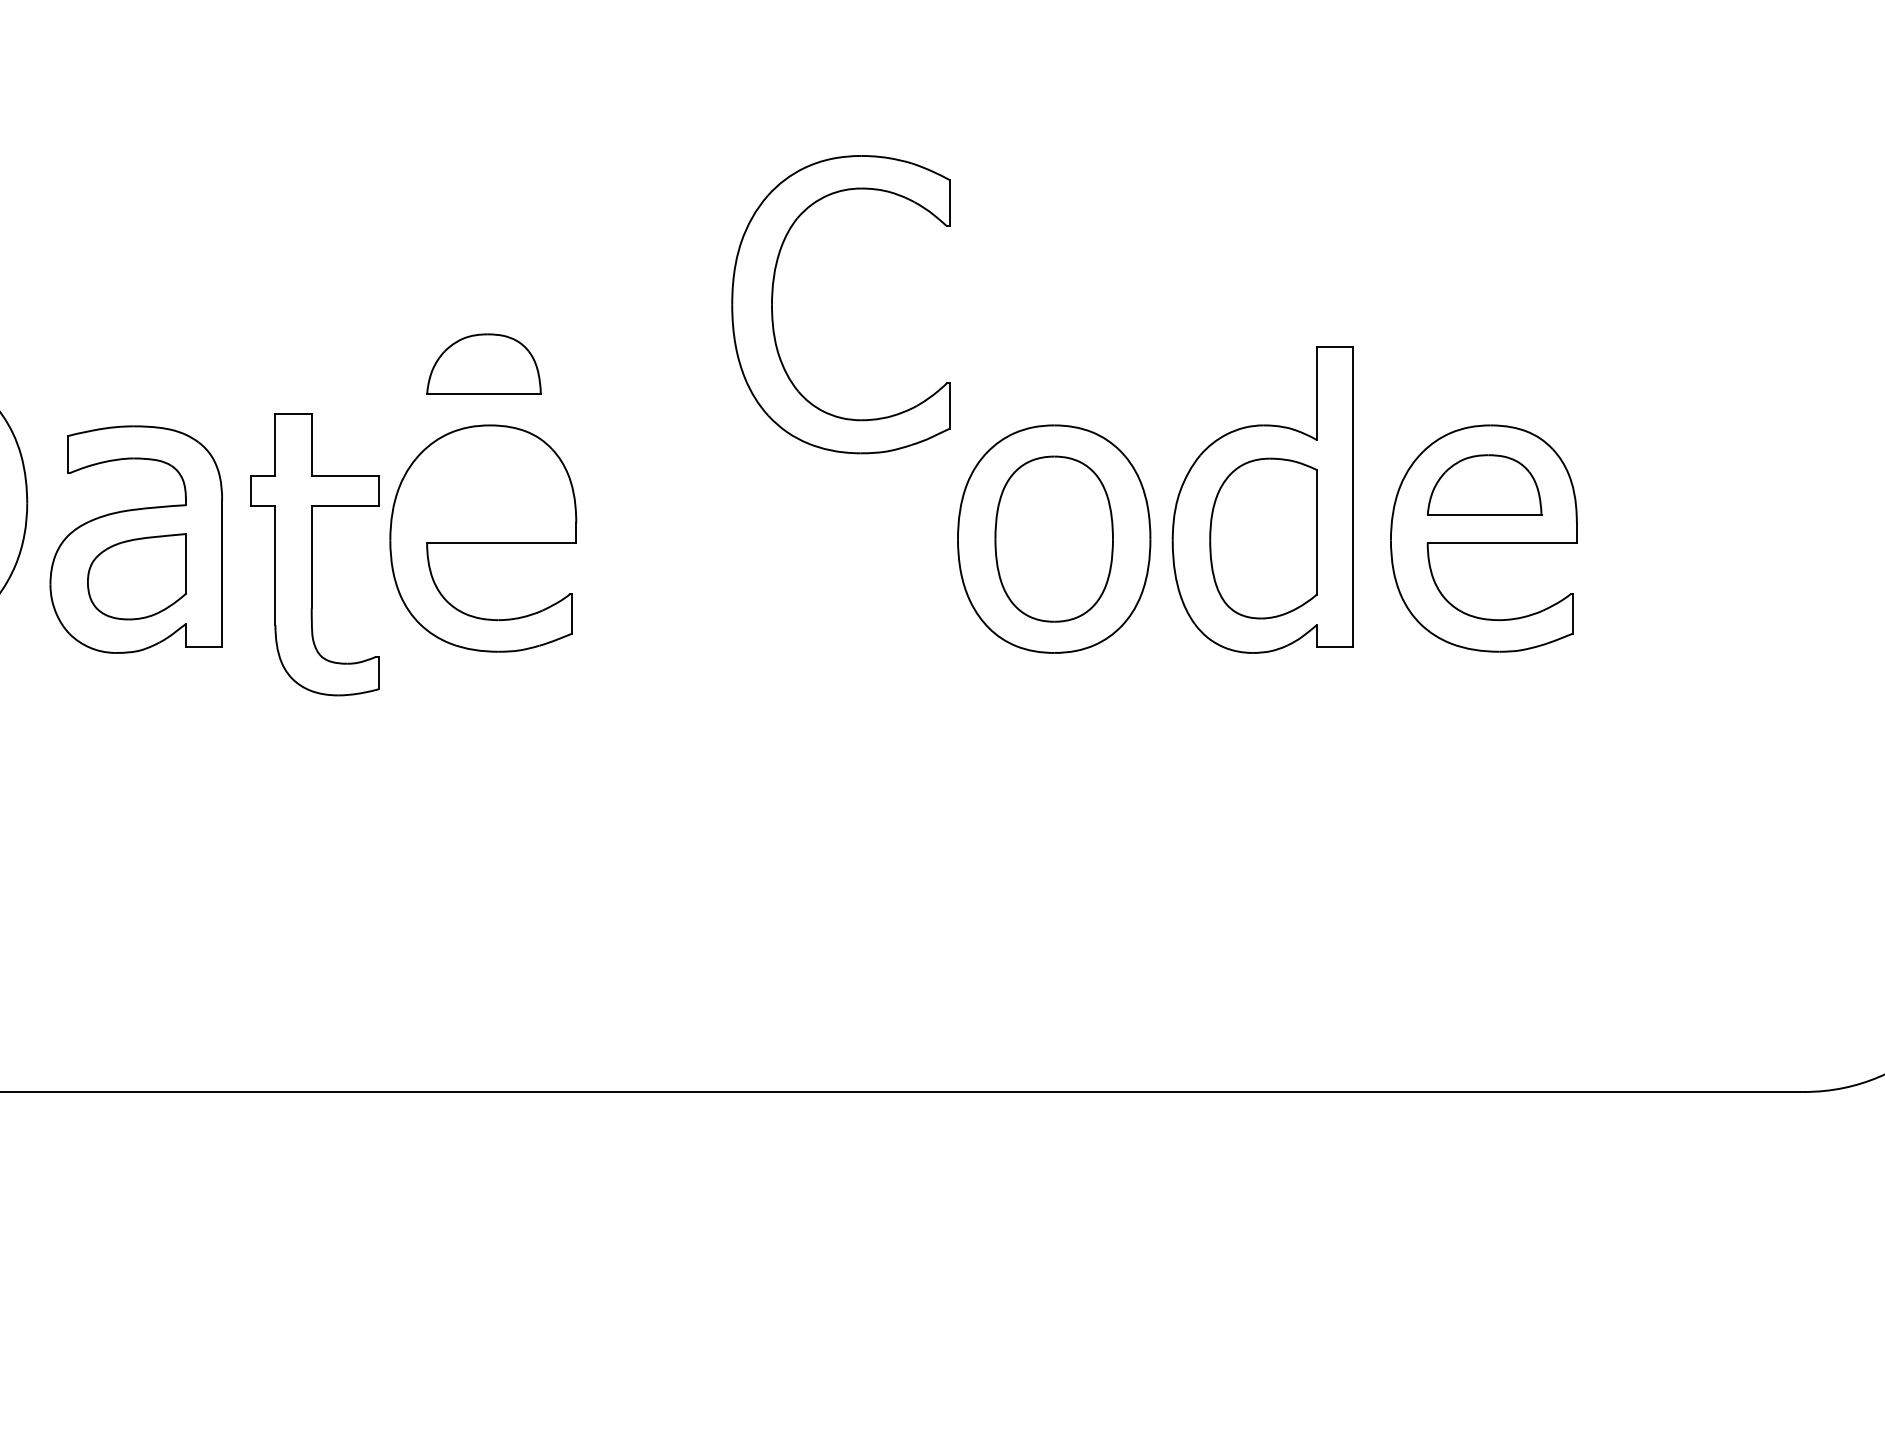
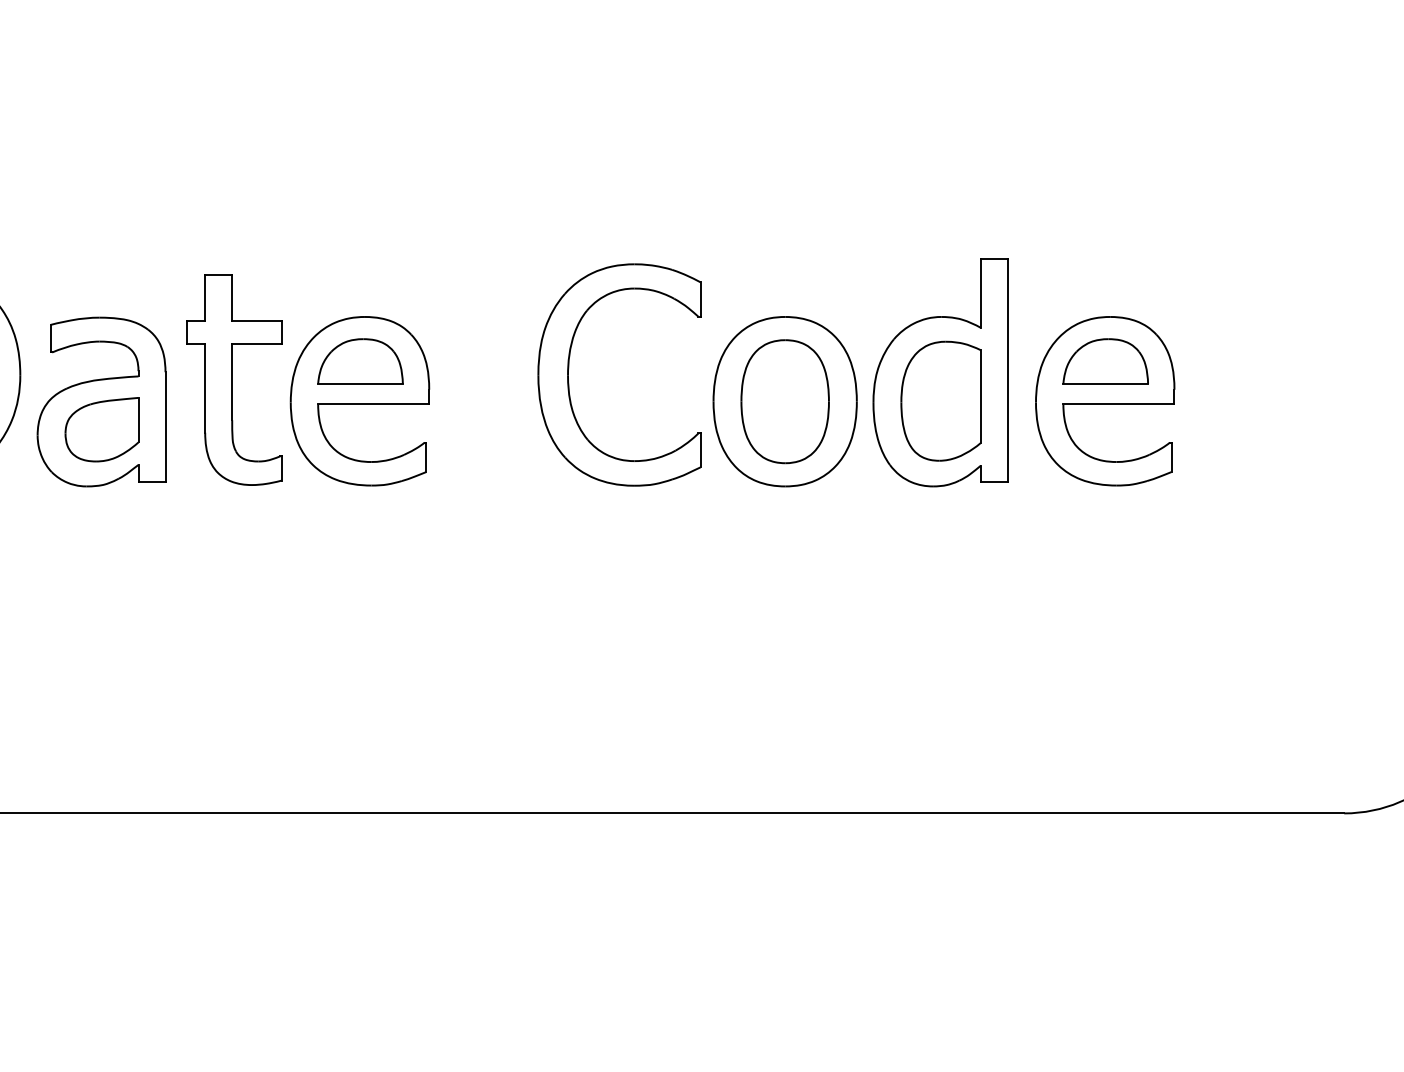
part: (773, 295) -> (569, 368), moved
part: (483, 364) -> (360, 361), moved
part: (314, 553) -> (234, 379), moved

